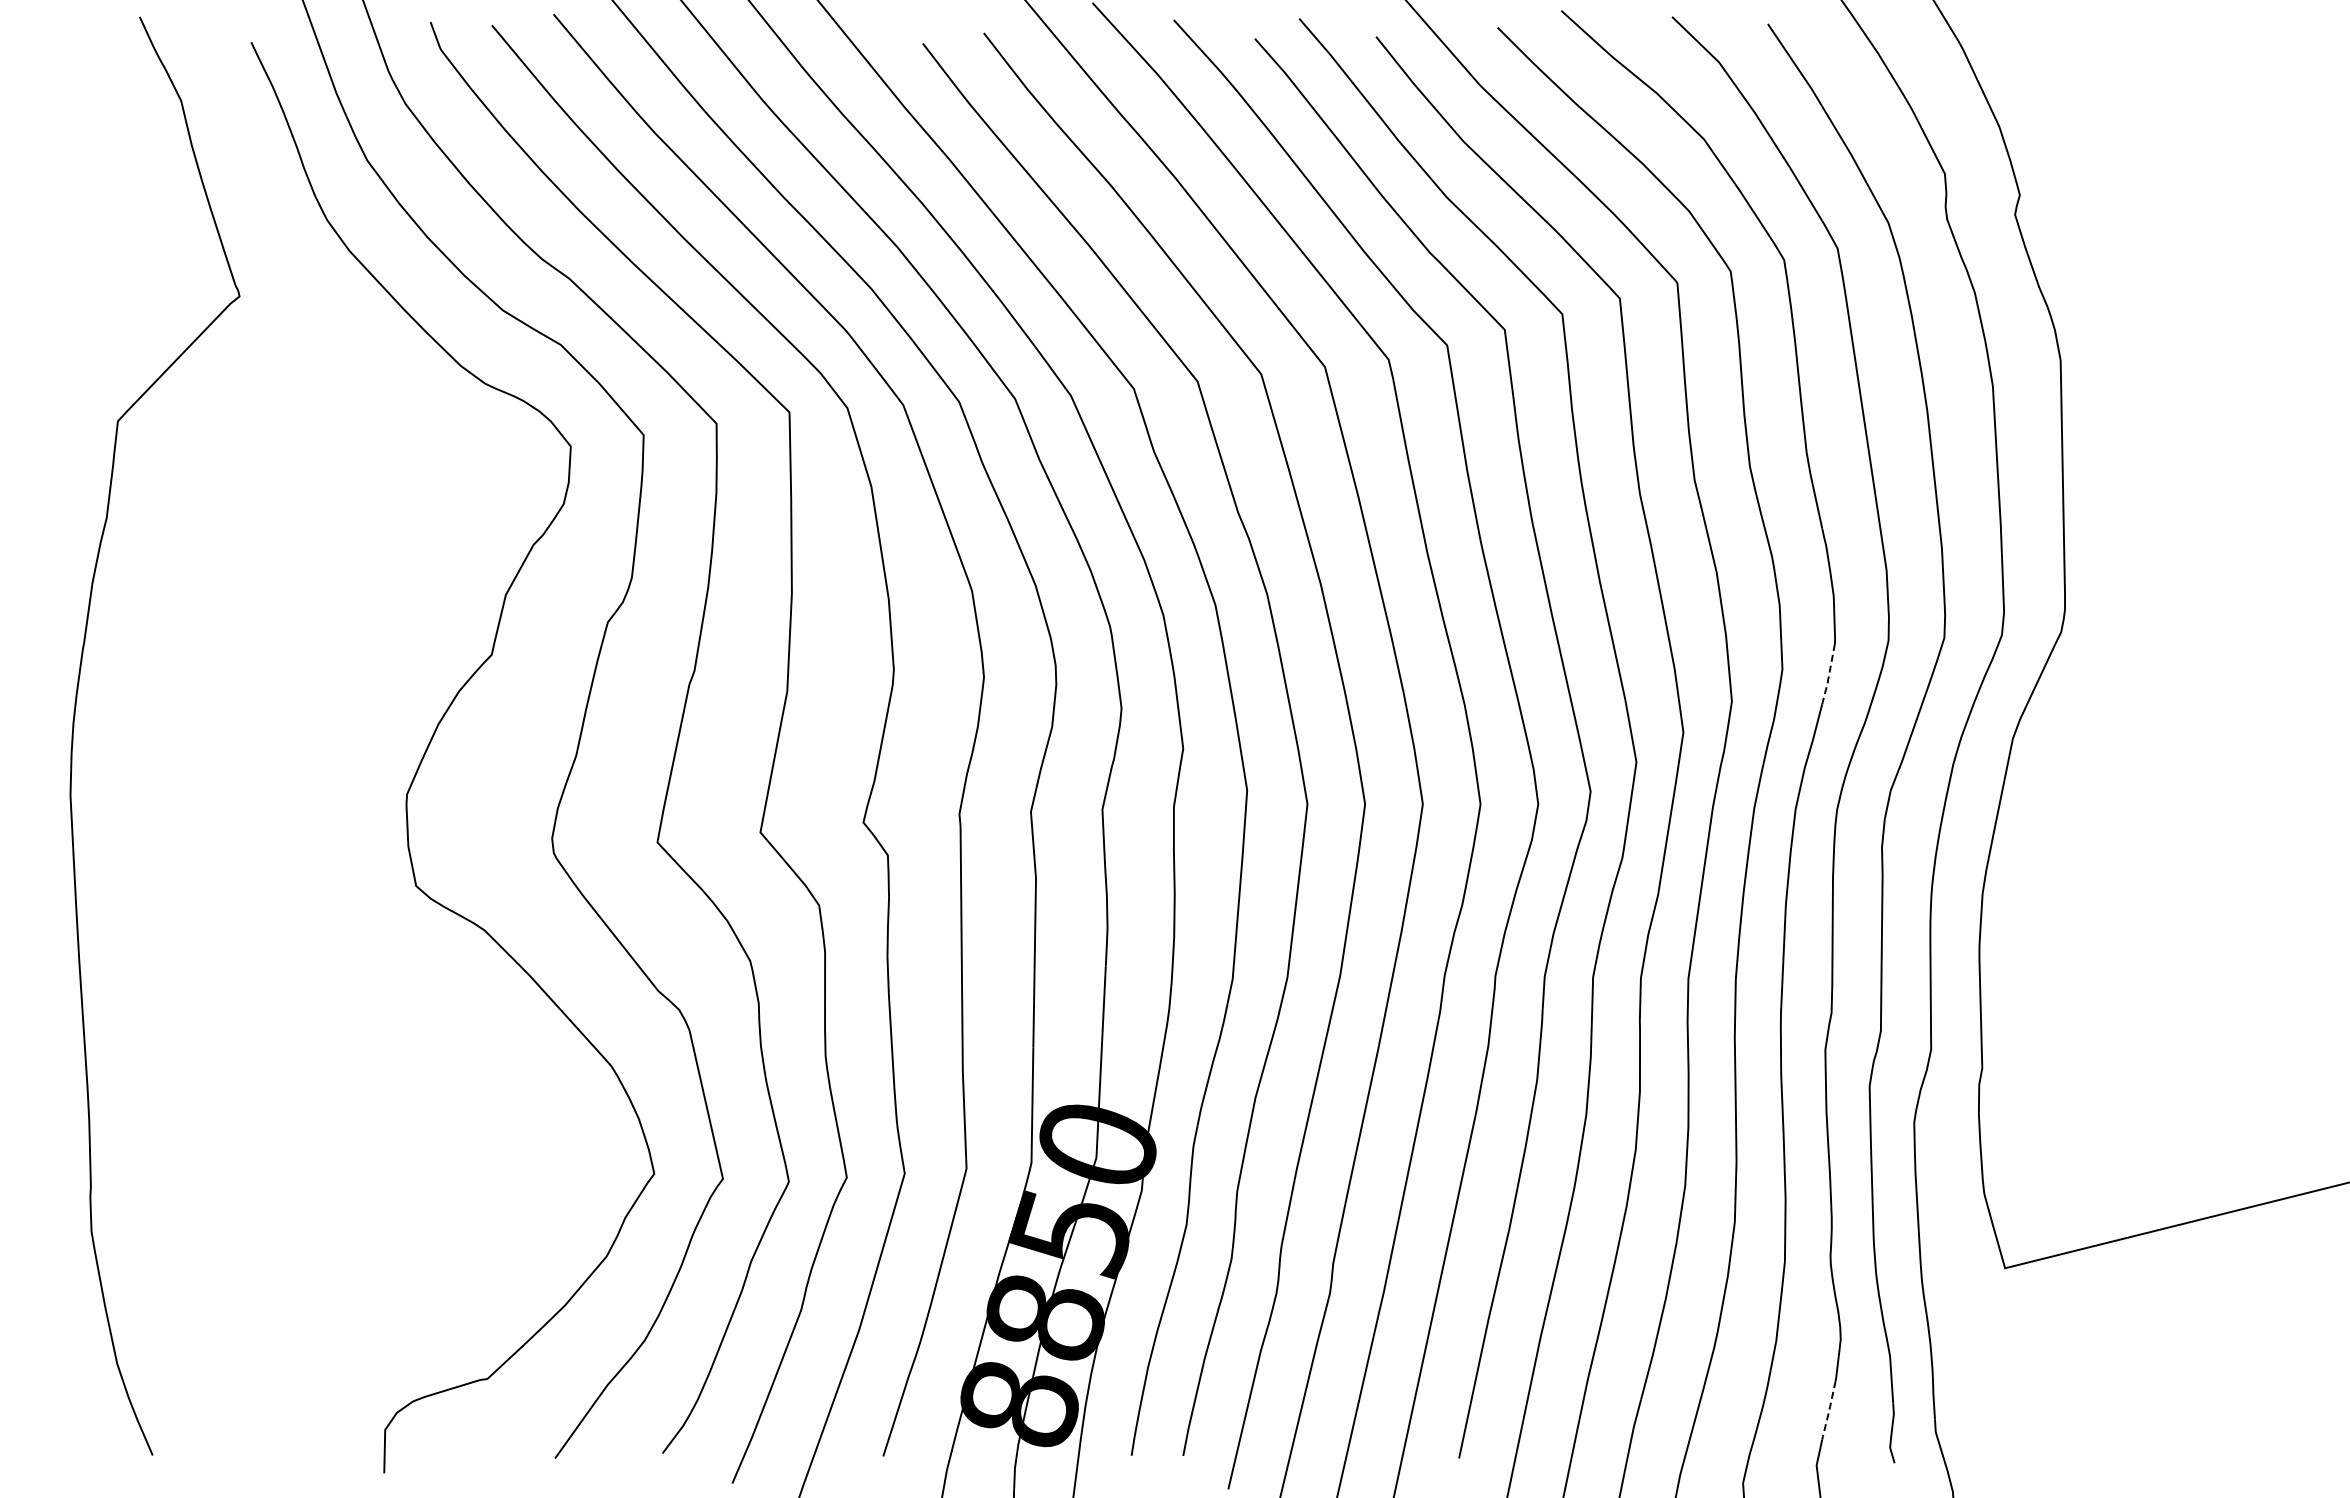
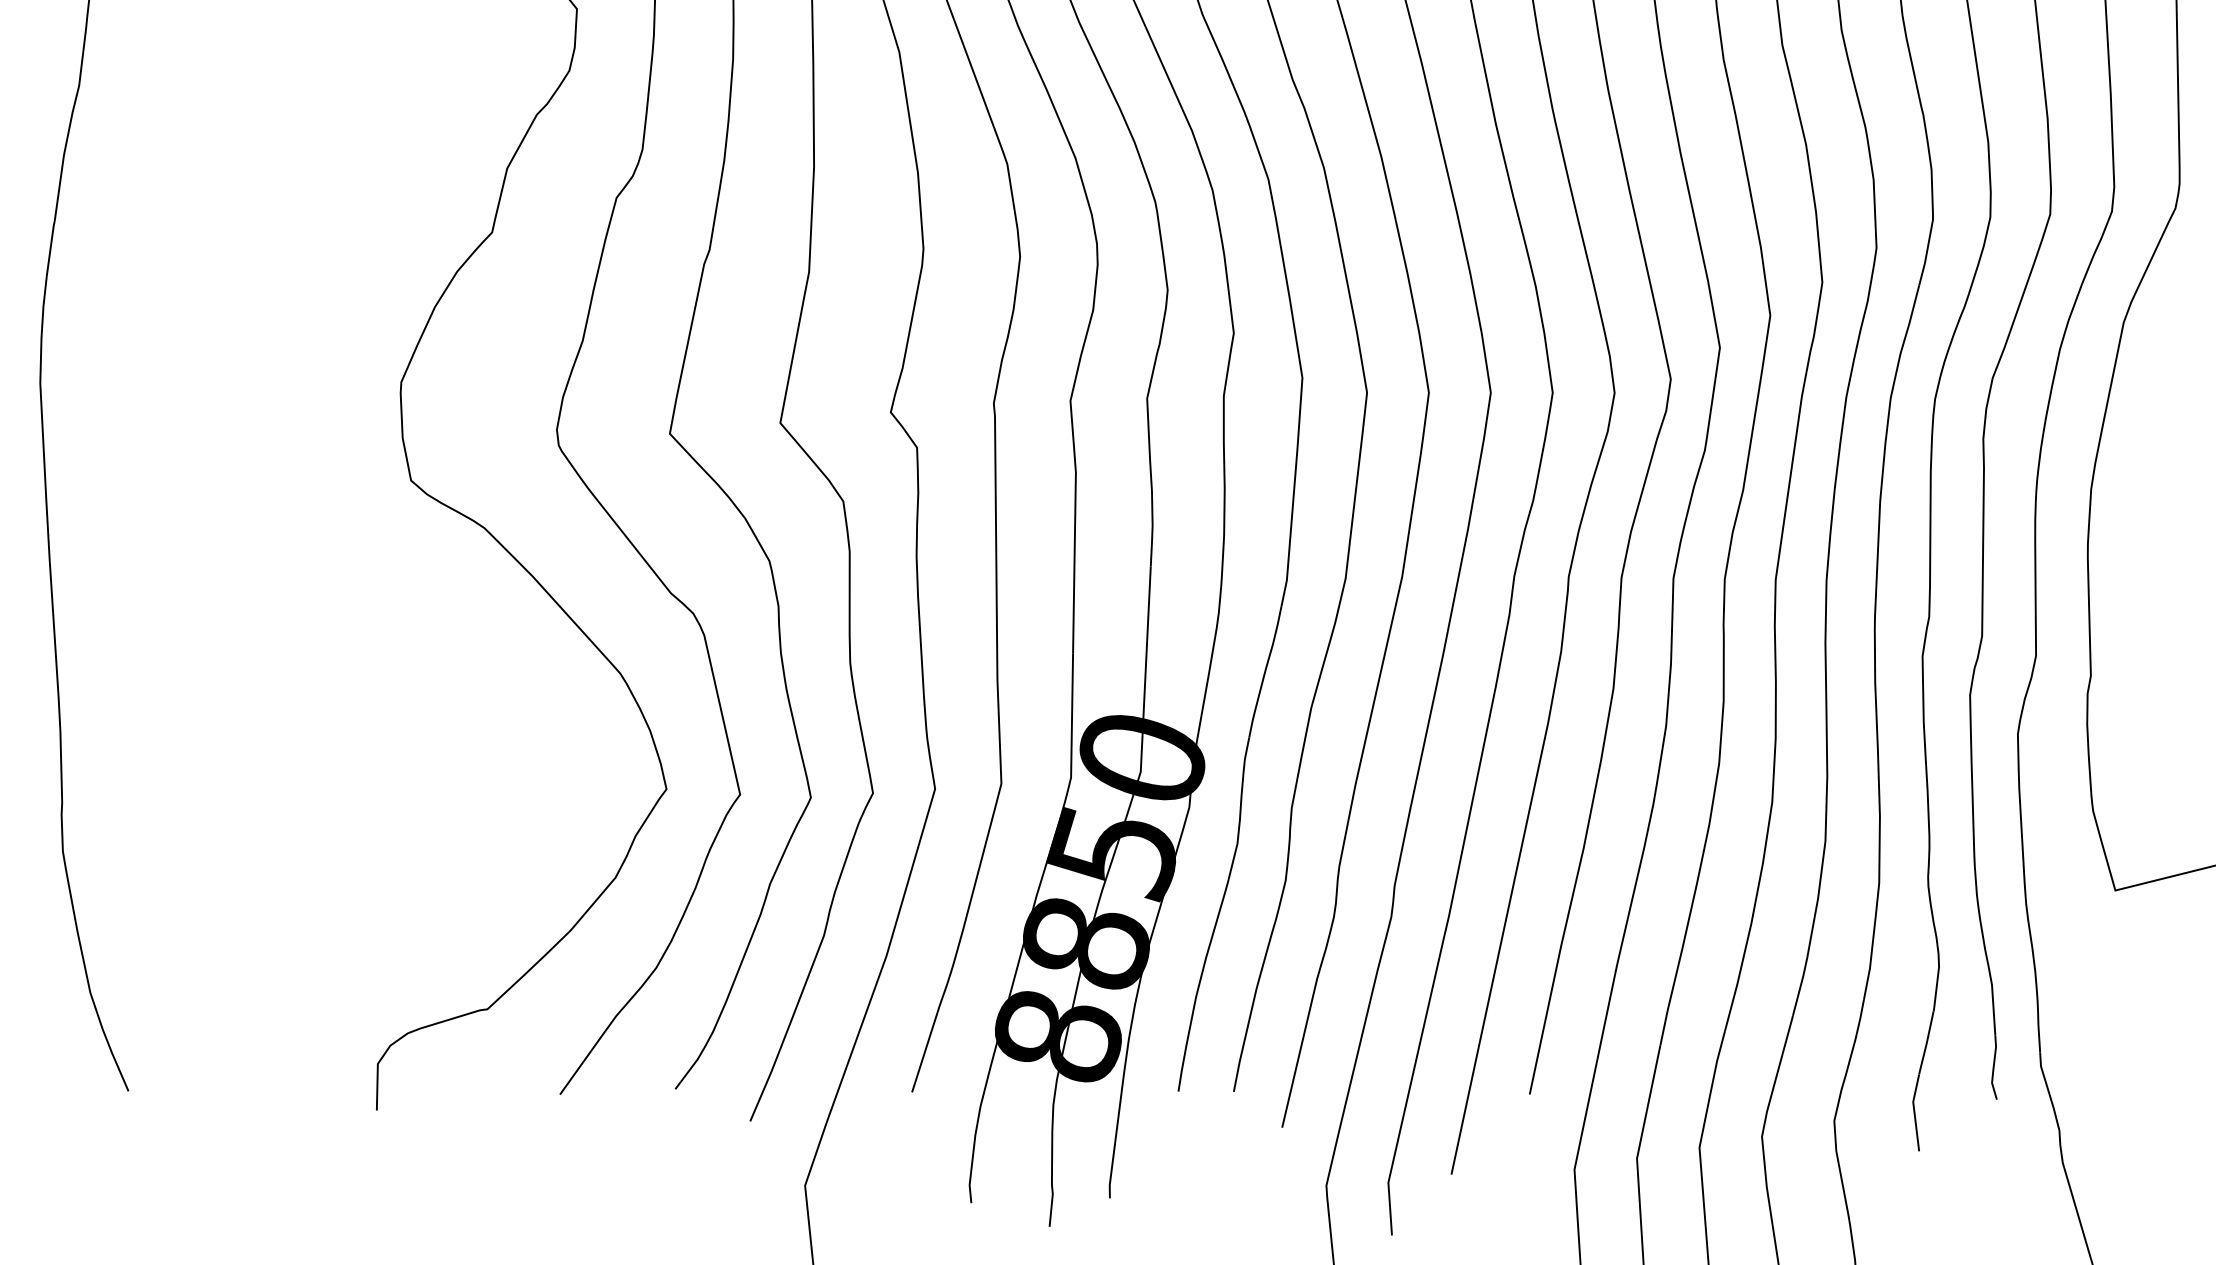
line: (1829, 675) -> (1927, 254), dashed -> solid
line: (1829, 1411) -> (1927, 1044), dashed -> solid

